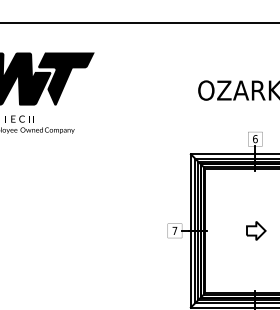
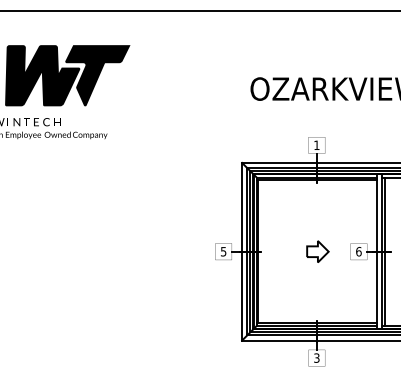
text: (255, 139) -> (316, 145), 6 -> 1
text: (174, 230) -> (223, 251), 7 -> 5

